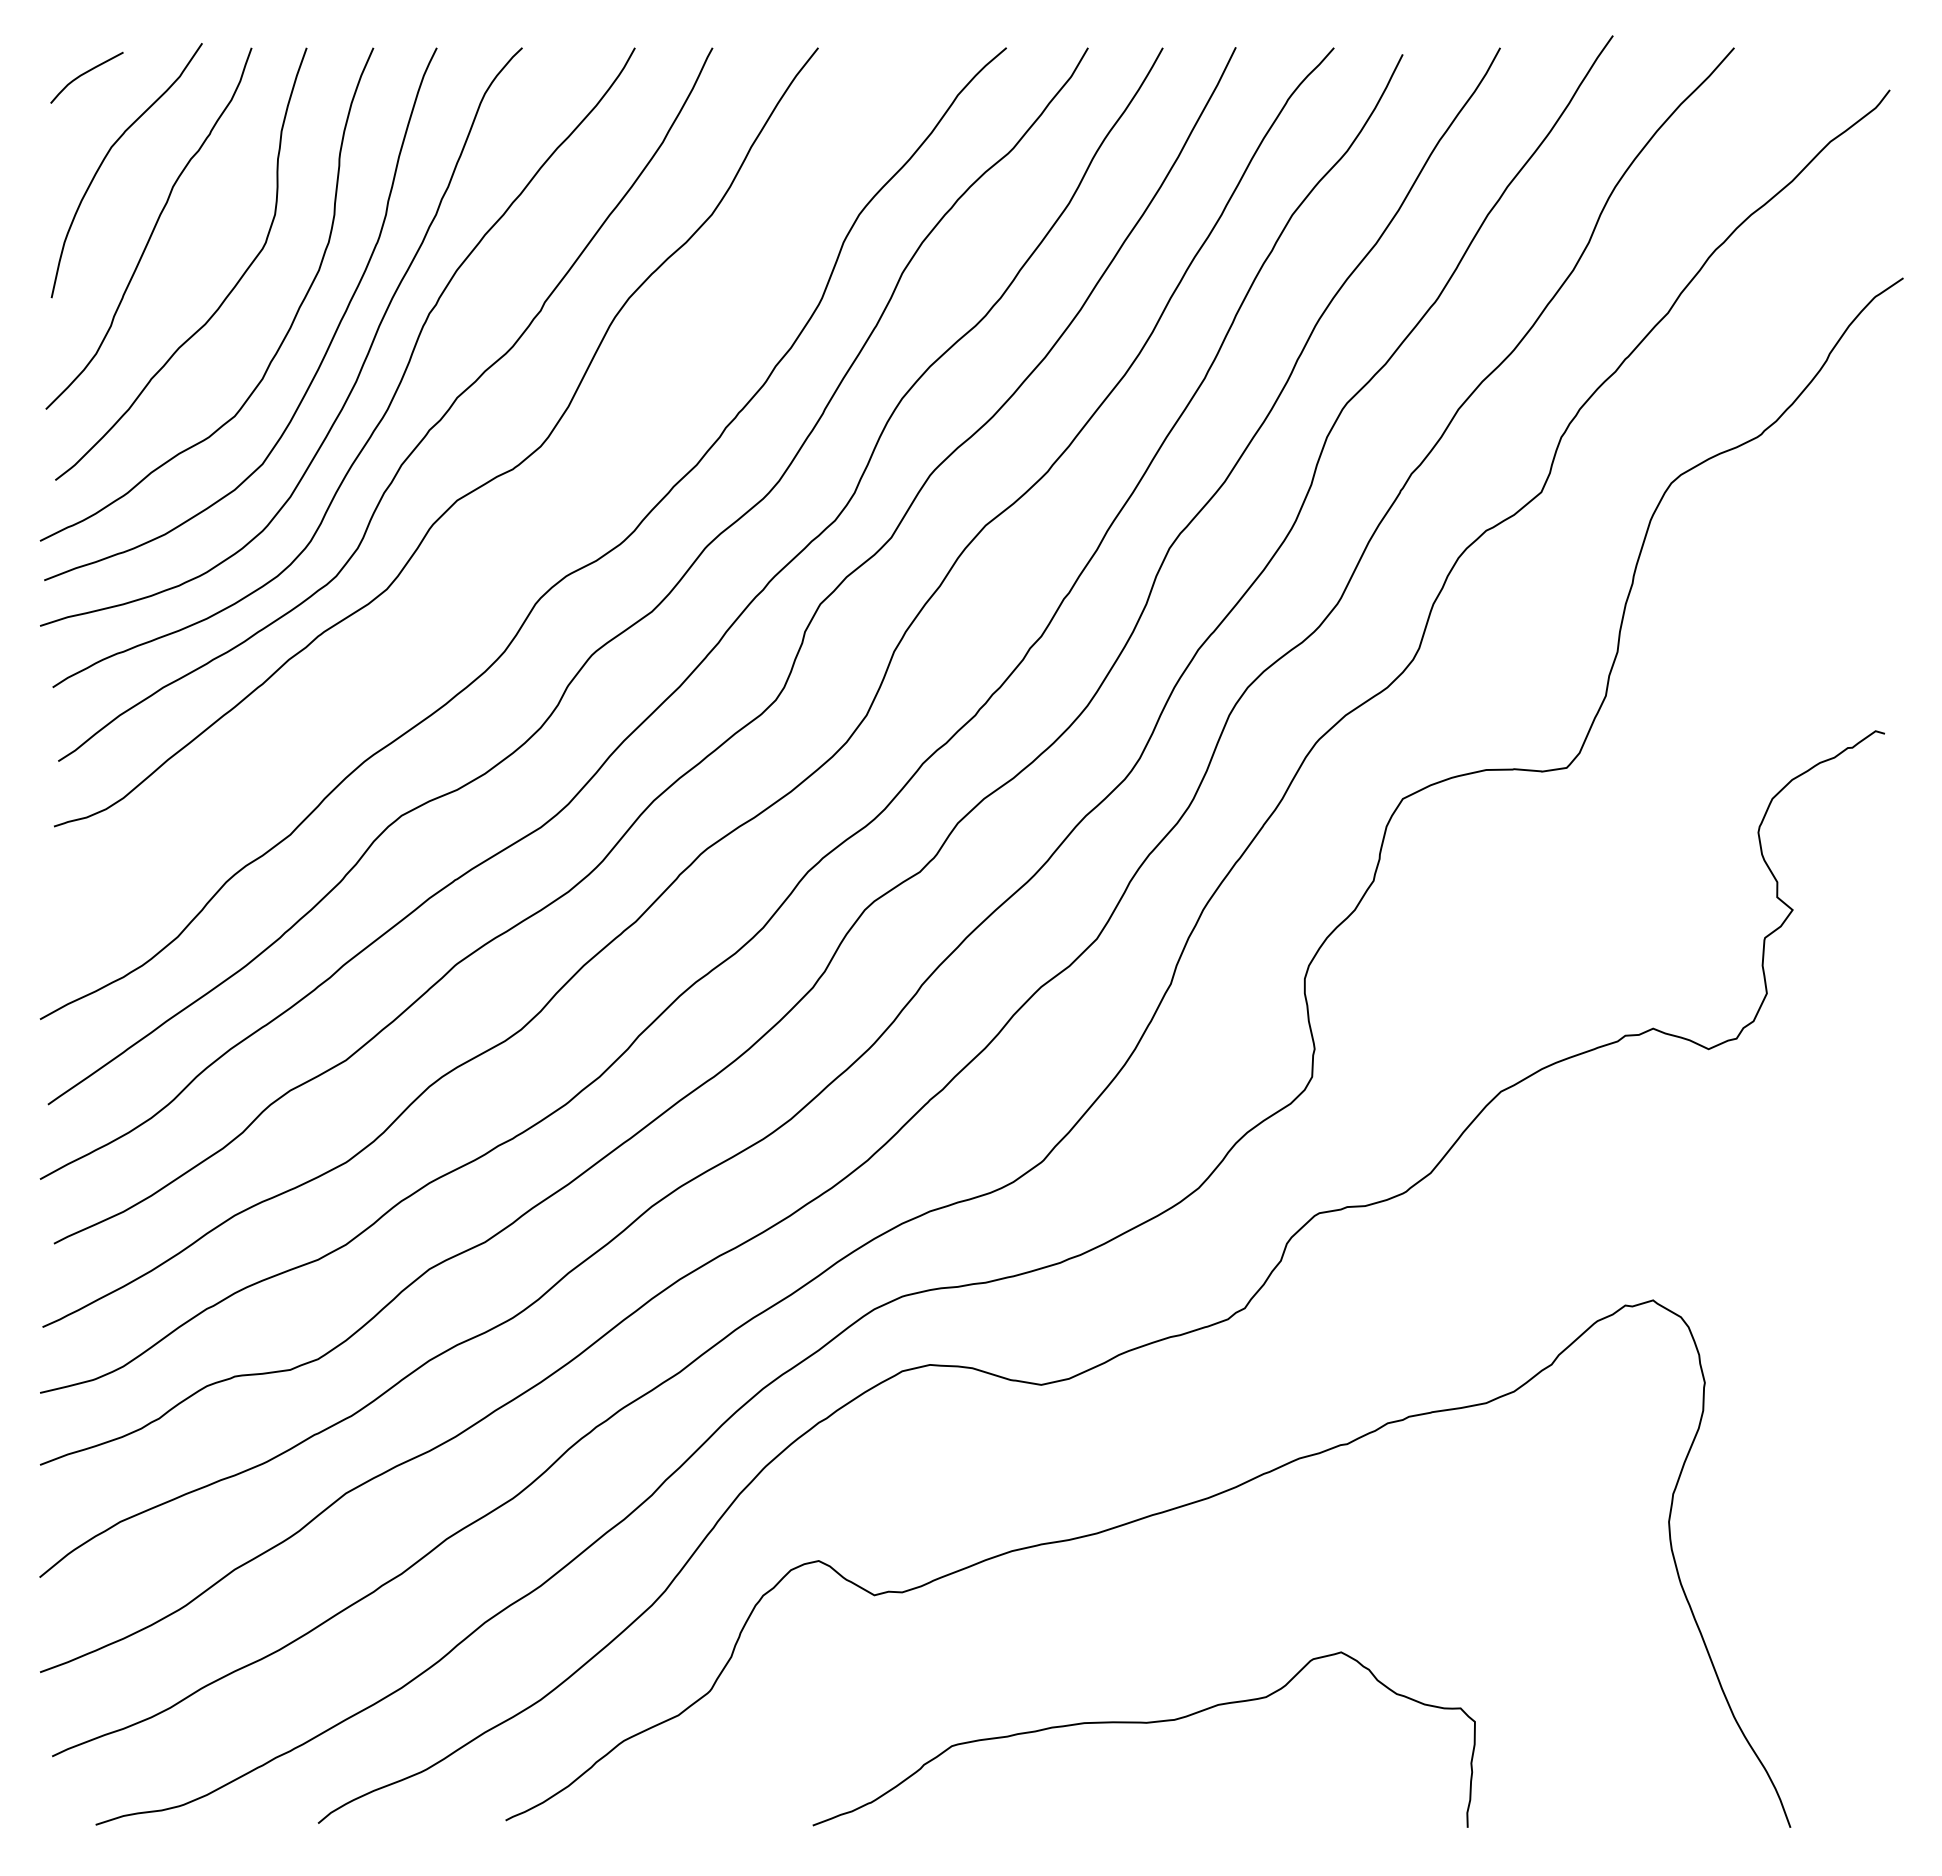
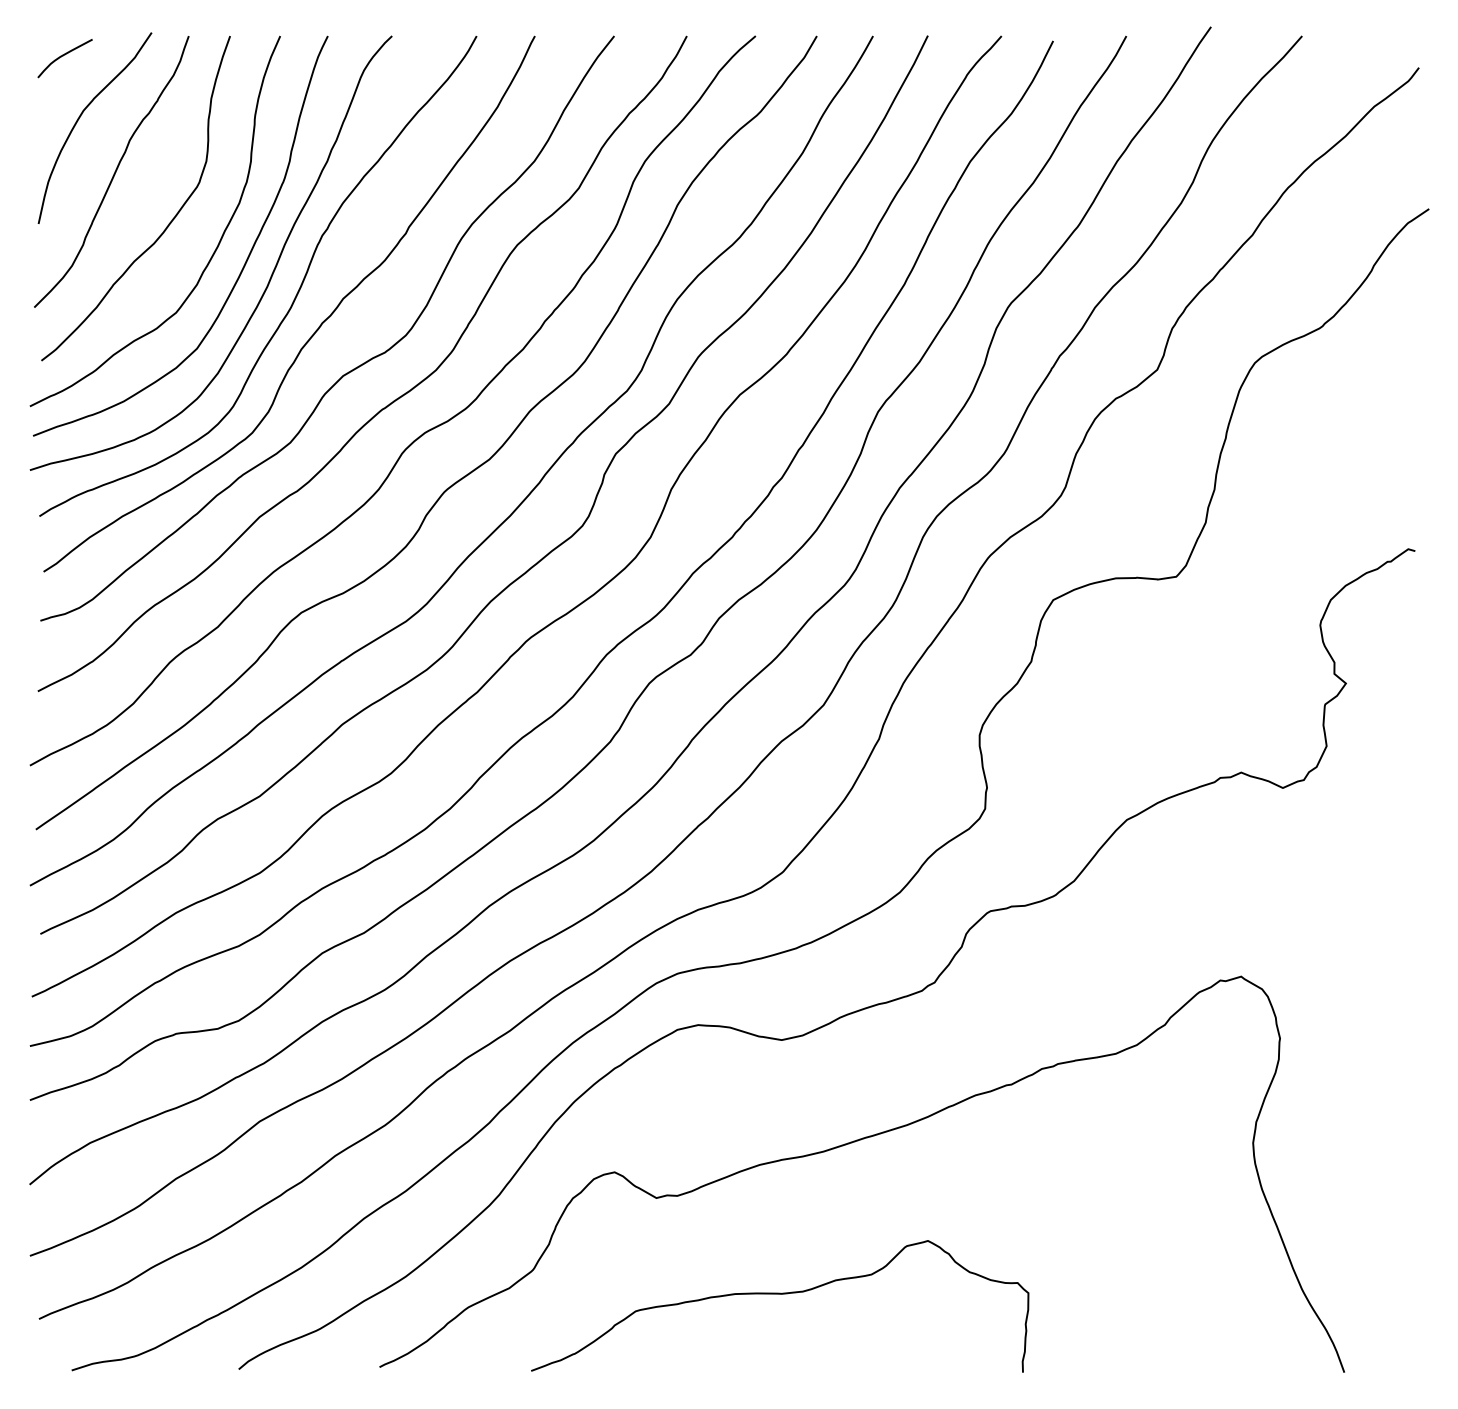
curve: (520, 535) -> (390, 402), added
curve: (1144, 1723) -> (780, 1294), moved

